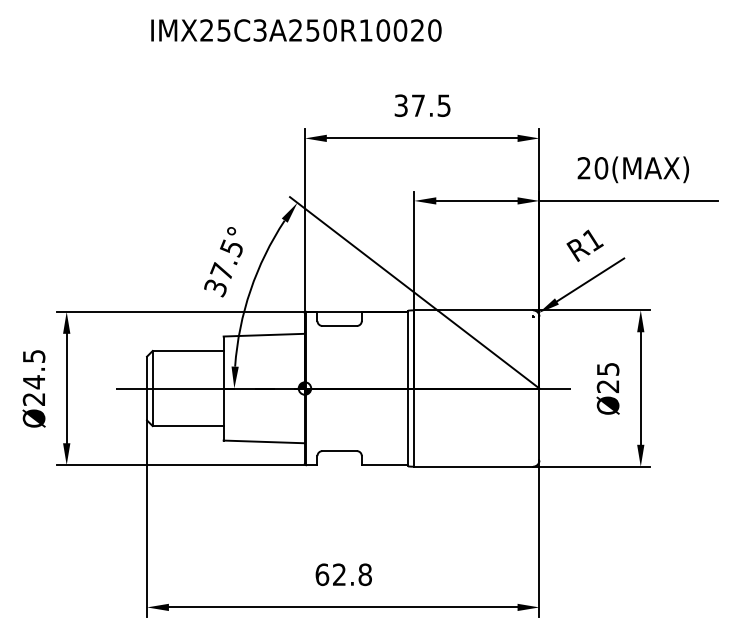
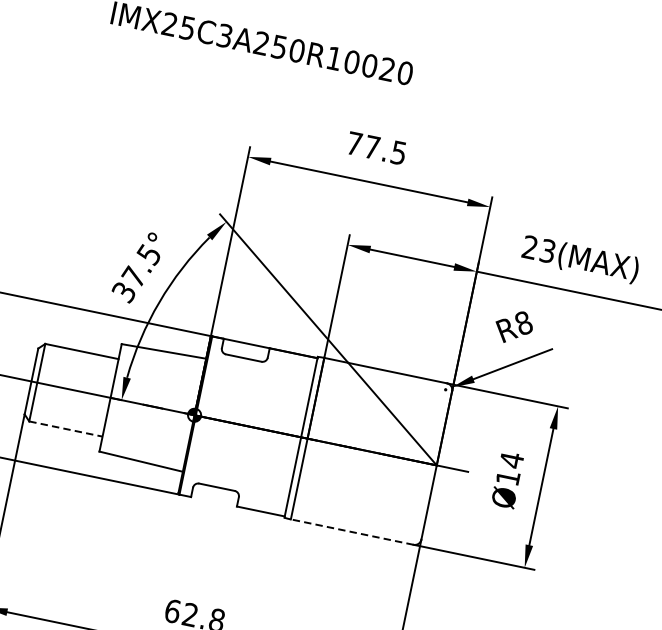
text: (400, 105) -> (353, 143), 37.5 -> 77.5
text: (601, 168) -> (547, 251), 20(MAX) -> 23(MAX)
text: (593, 240) -> (524, 324), R1 -> R8
text: (607, 377) -> (509, 468), Ø25 -> Ø14
line: (188, 426) -> (66, 429), solid -> dashed
line: (473, 466) -> (351, 531), solid -> dashed

